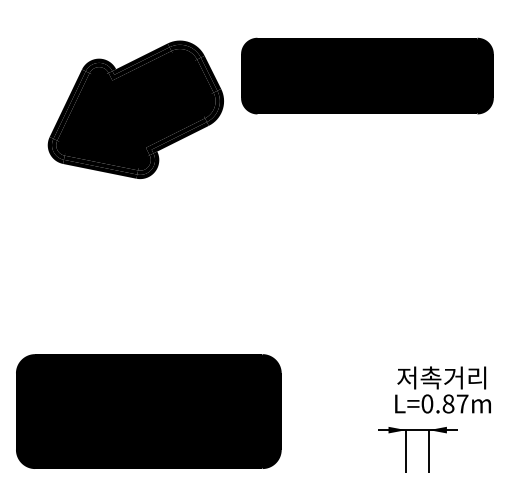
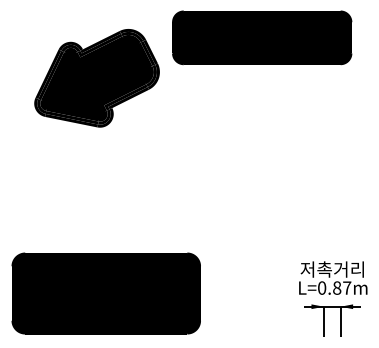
part: (367, 75) -> (262, 37), moved
text: (442, 389) -> (332, 277), moved
part: (406, 449) -> (324, 320), moved

